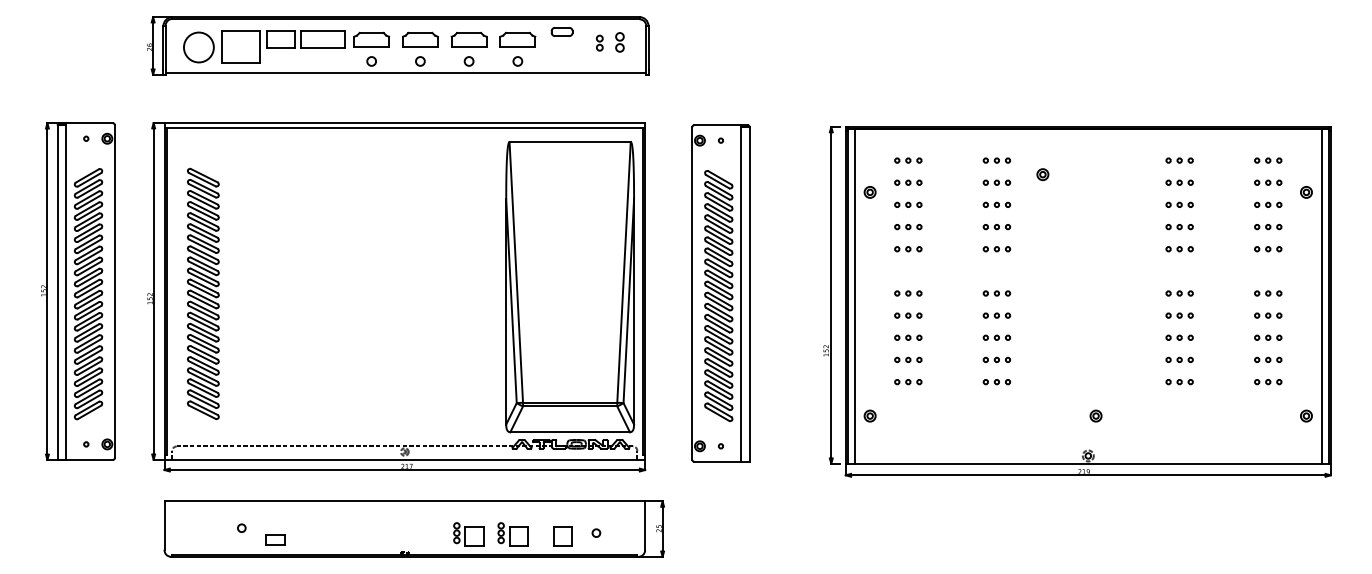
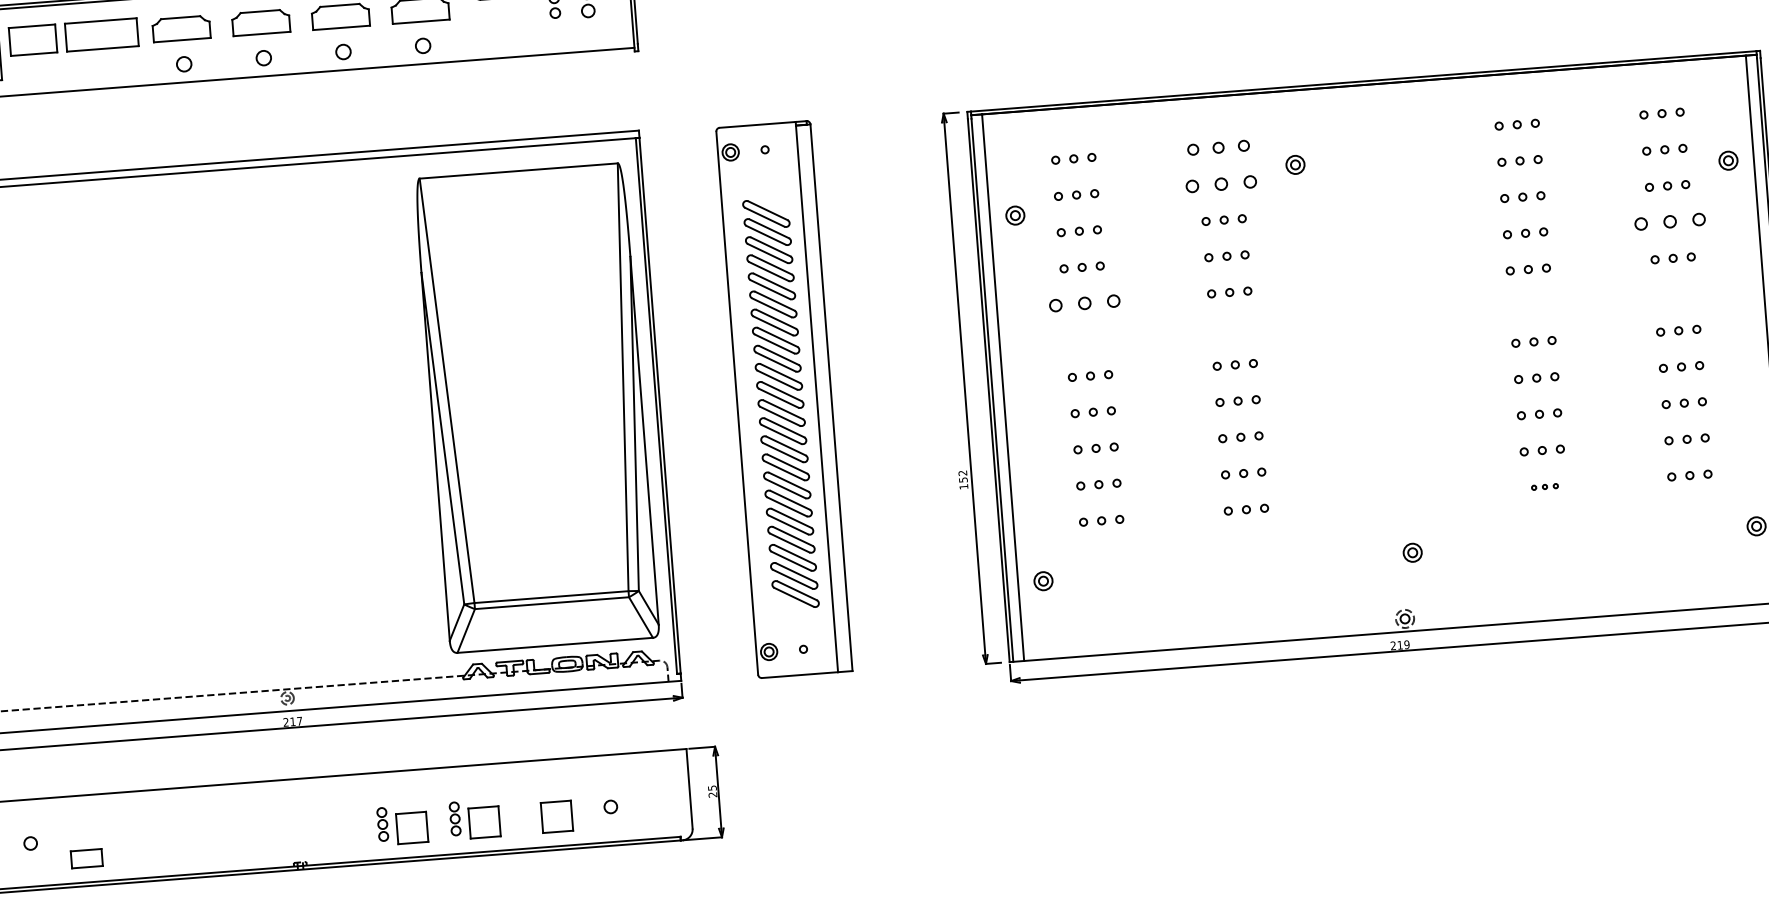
part: (996, 160) -> (1217, 147), size x1.4
part: (996, 182) -> (1220, 183), size x1.6
part: (1268, 227) -> (1670, 222), size x1.6
part: (908, 249) -> (1085, 304), size x1.6
part: (1179, 382) -> (1544, 487), size x0.6

